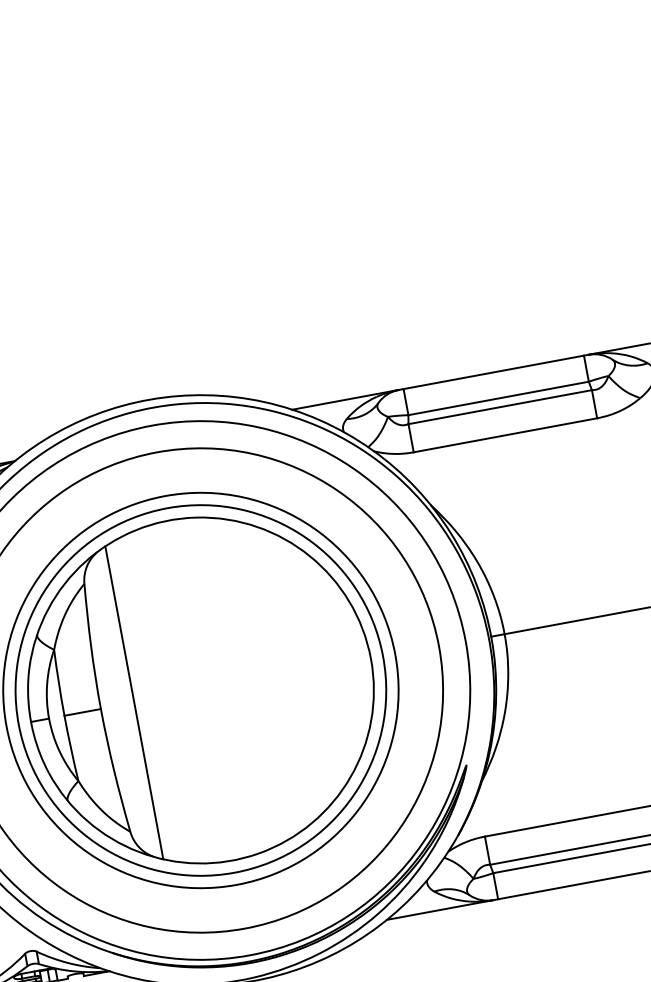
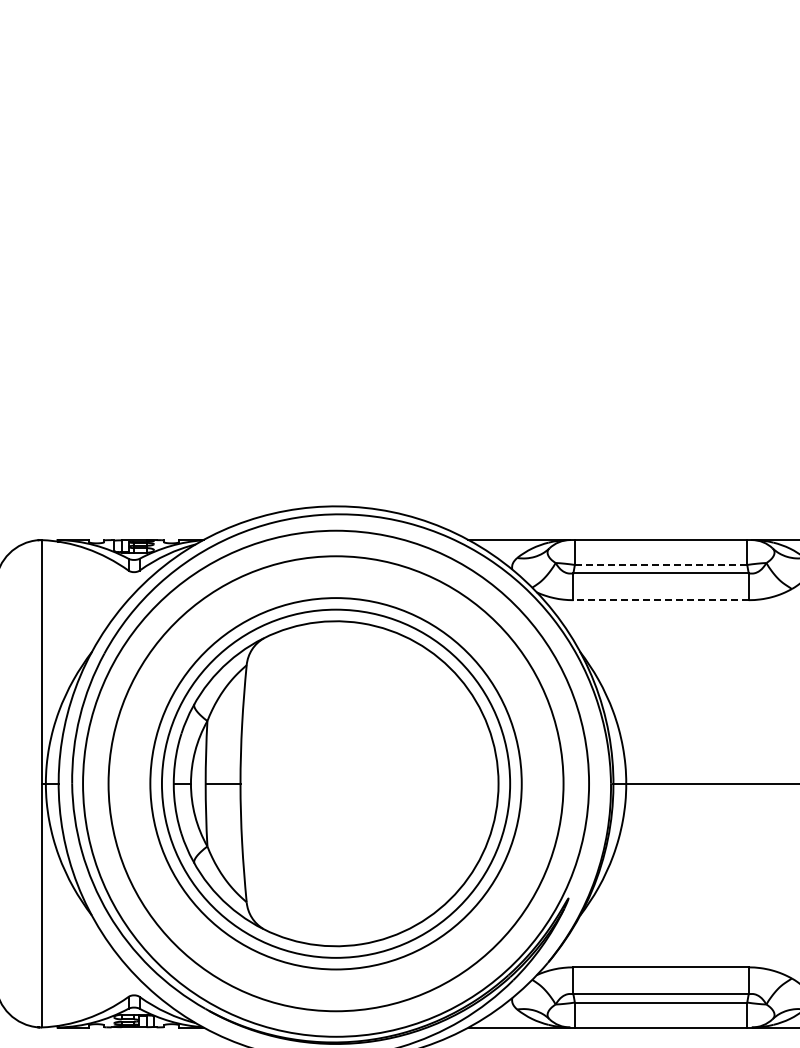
line: (497, 398) -> (660, 564), solid -> dashed
line: (505, 435) -> (661, 600), solid -> dashed
line: (134, 702) -> (272, 783), removed

